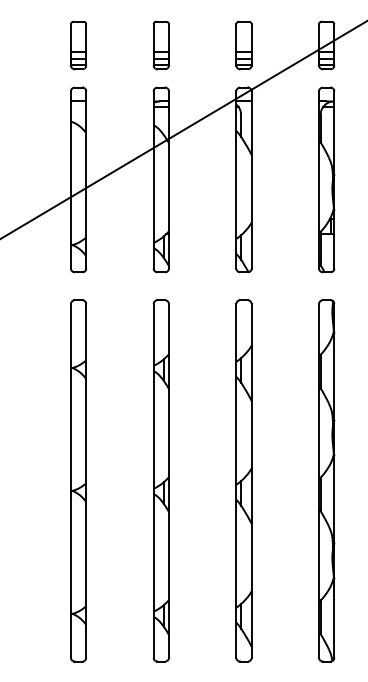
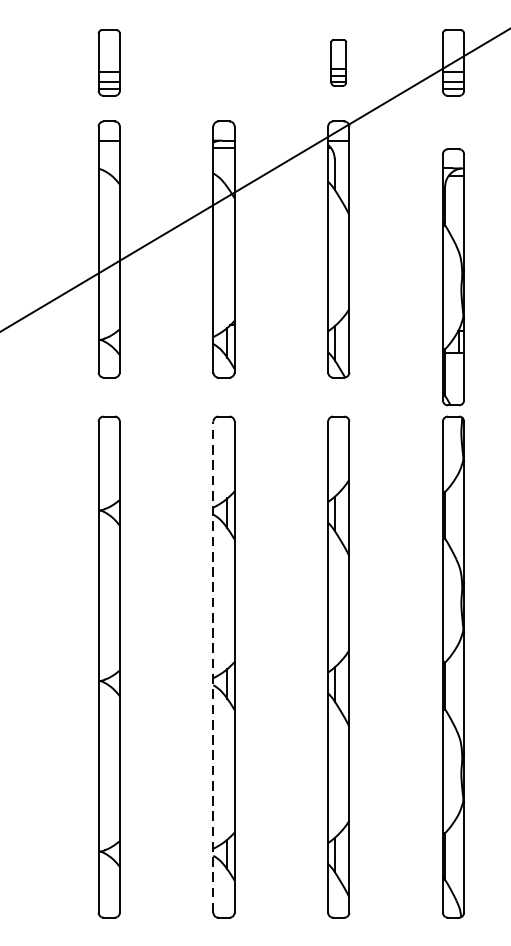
part: (160, 45) -> (222, 62), removed
part: (243, 45) -> (338, 62), size x0.7
part: (326, 179) -> (453, 276), moved
line: (153, 480) -> (213, 666), solid -> dashed

